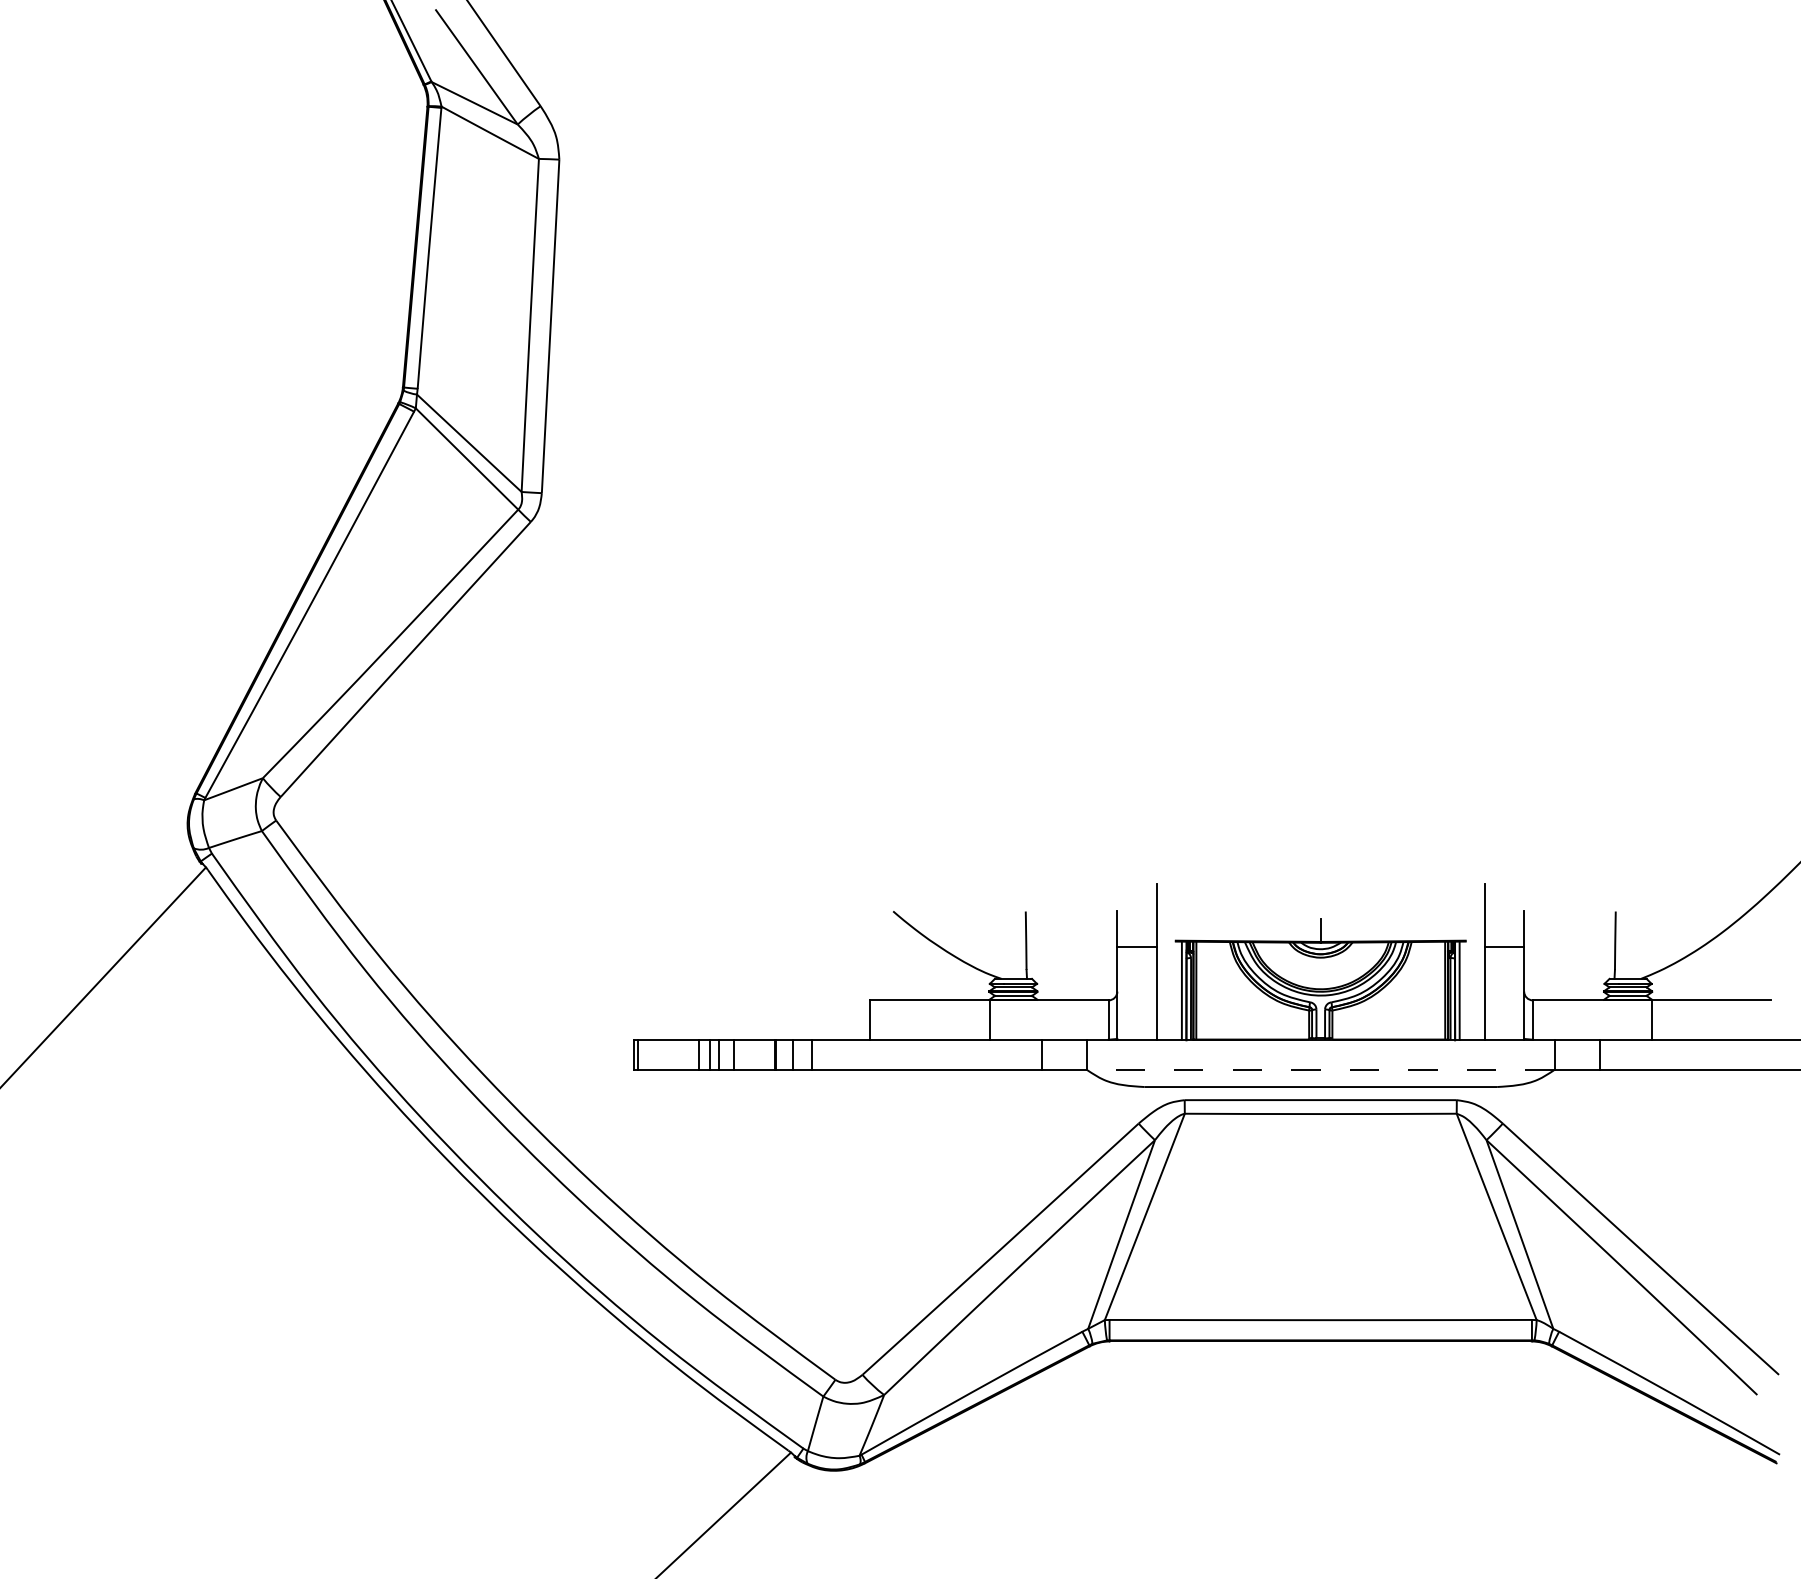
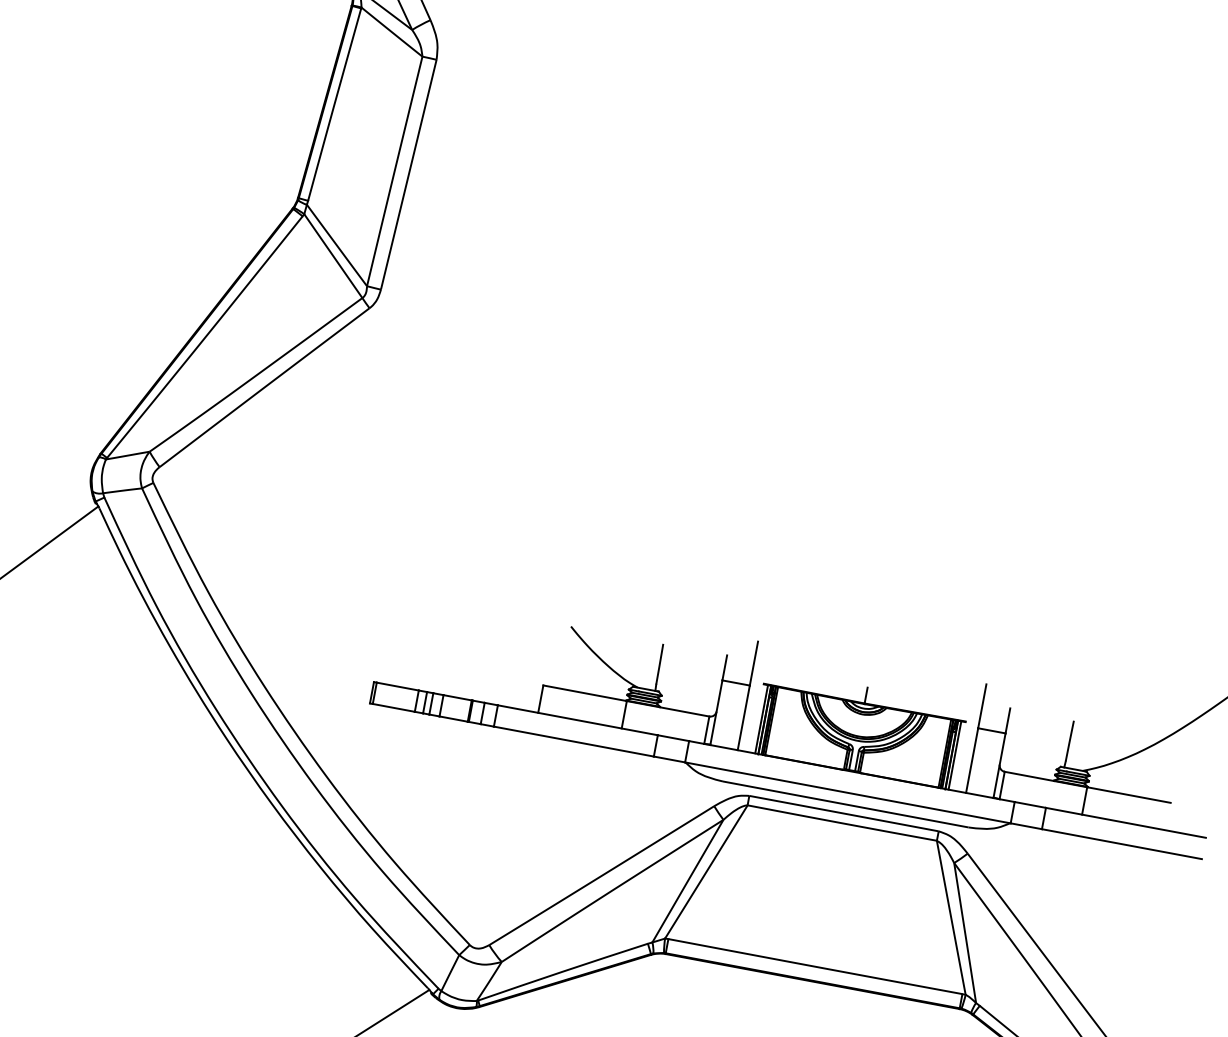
line: (1320, 1070) -> (847, 792), dashed -> solid

